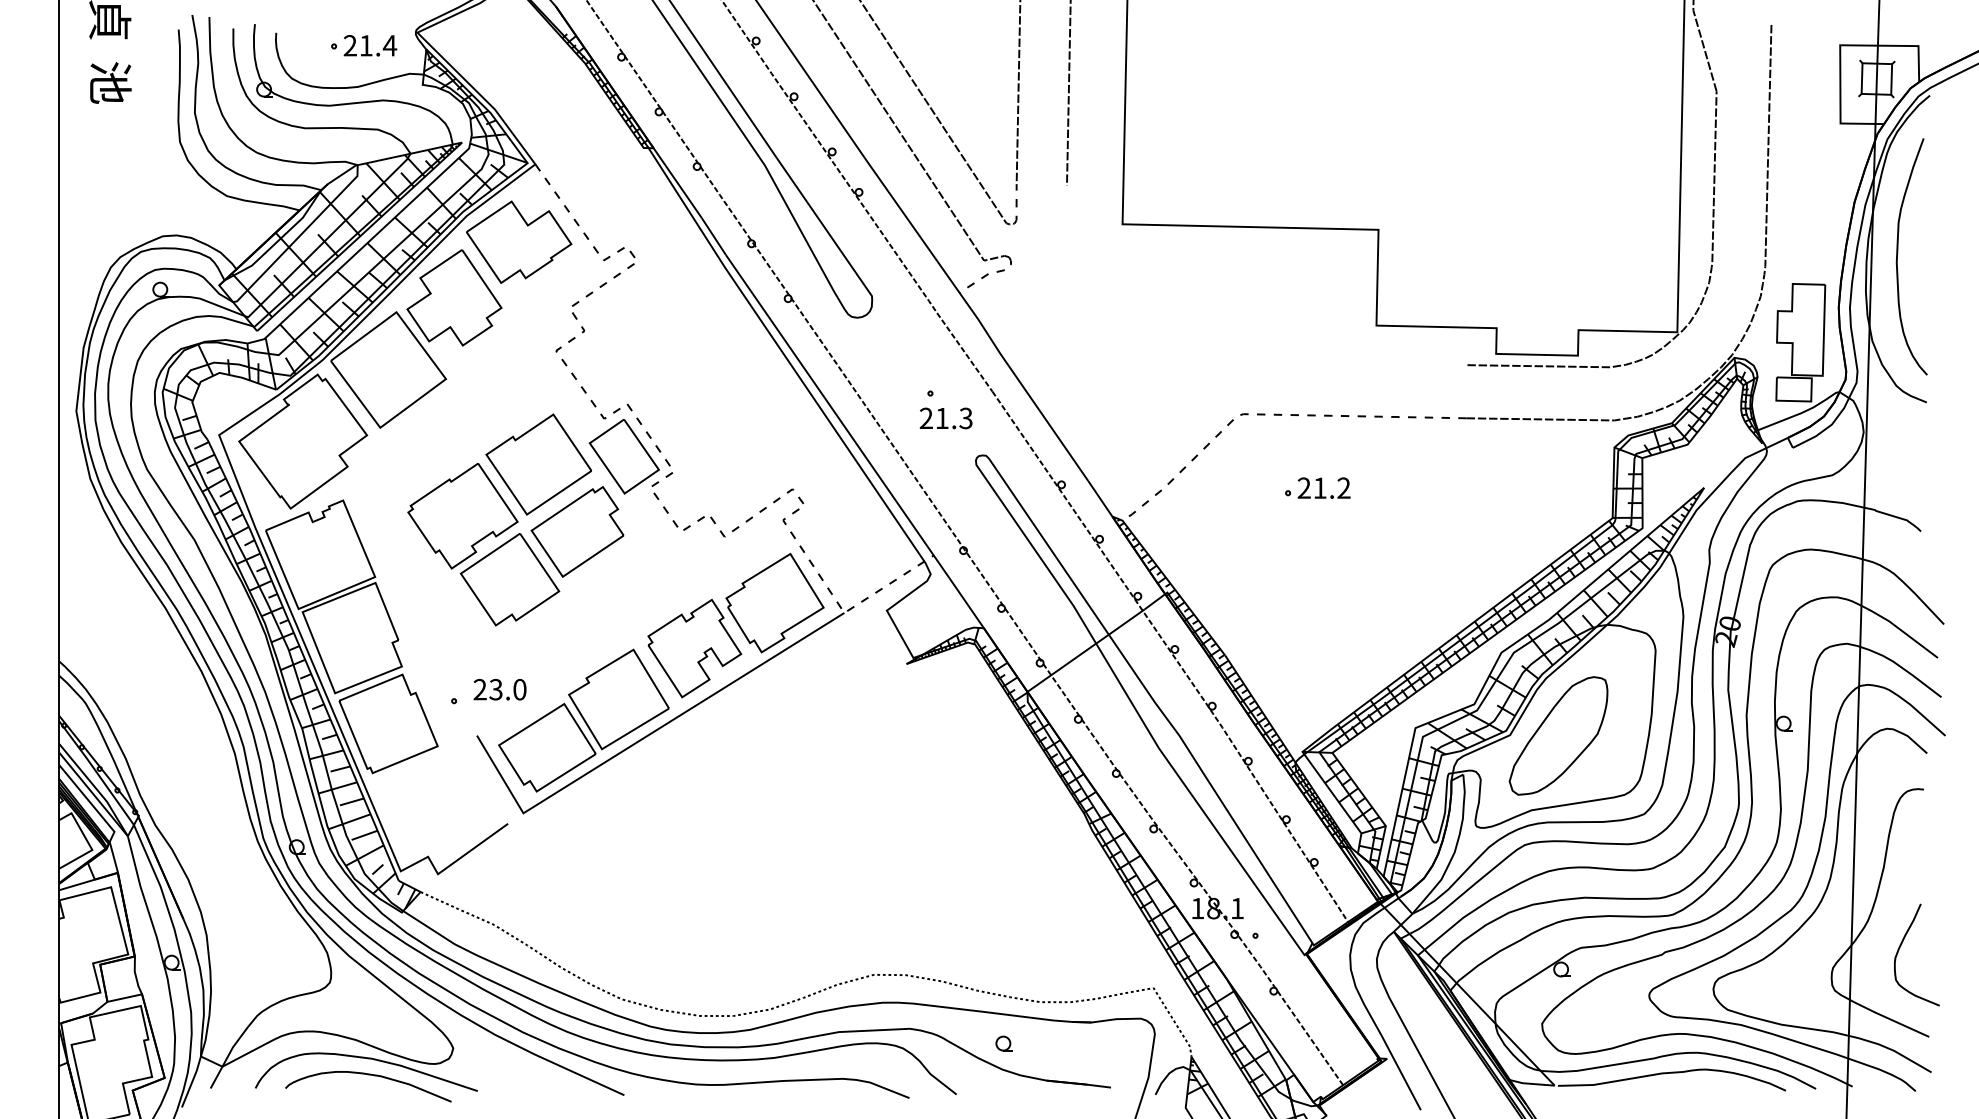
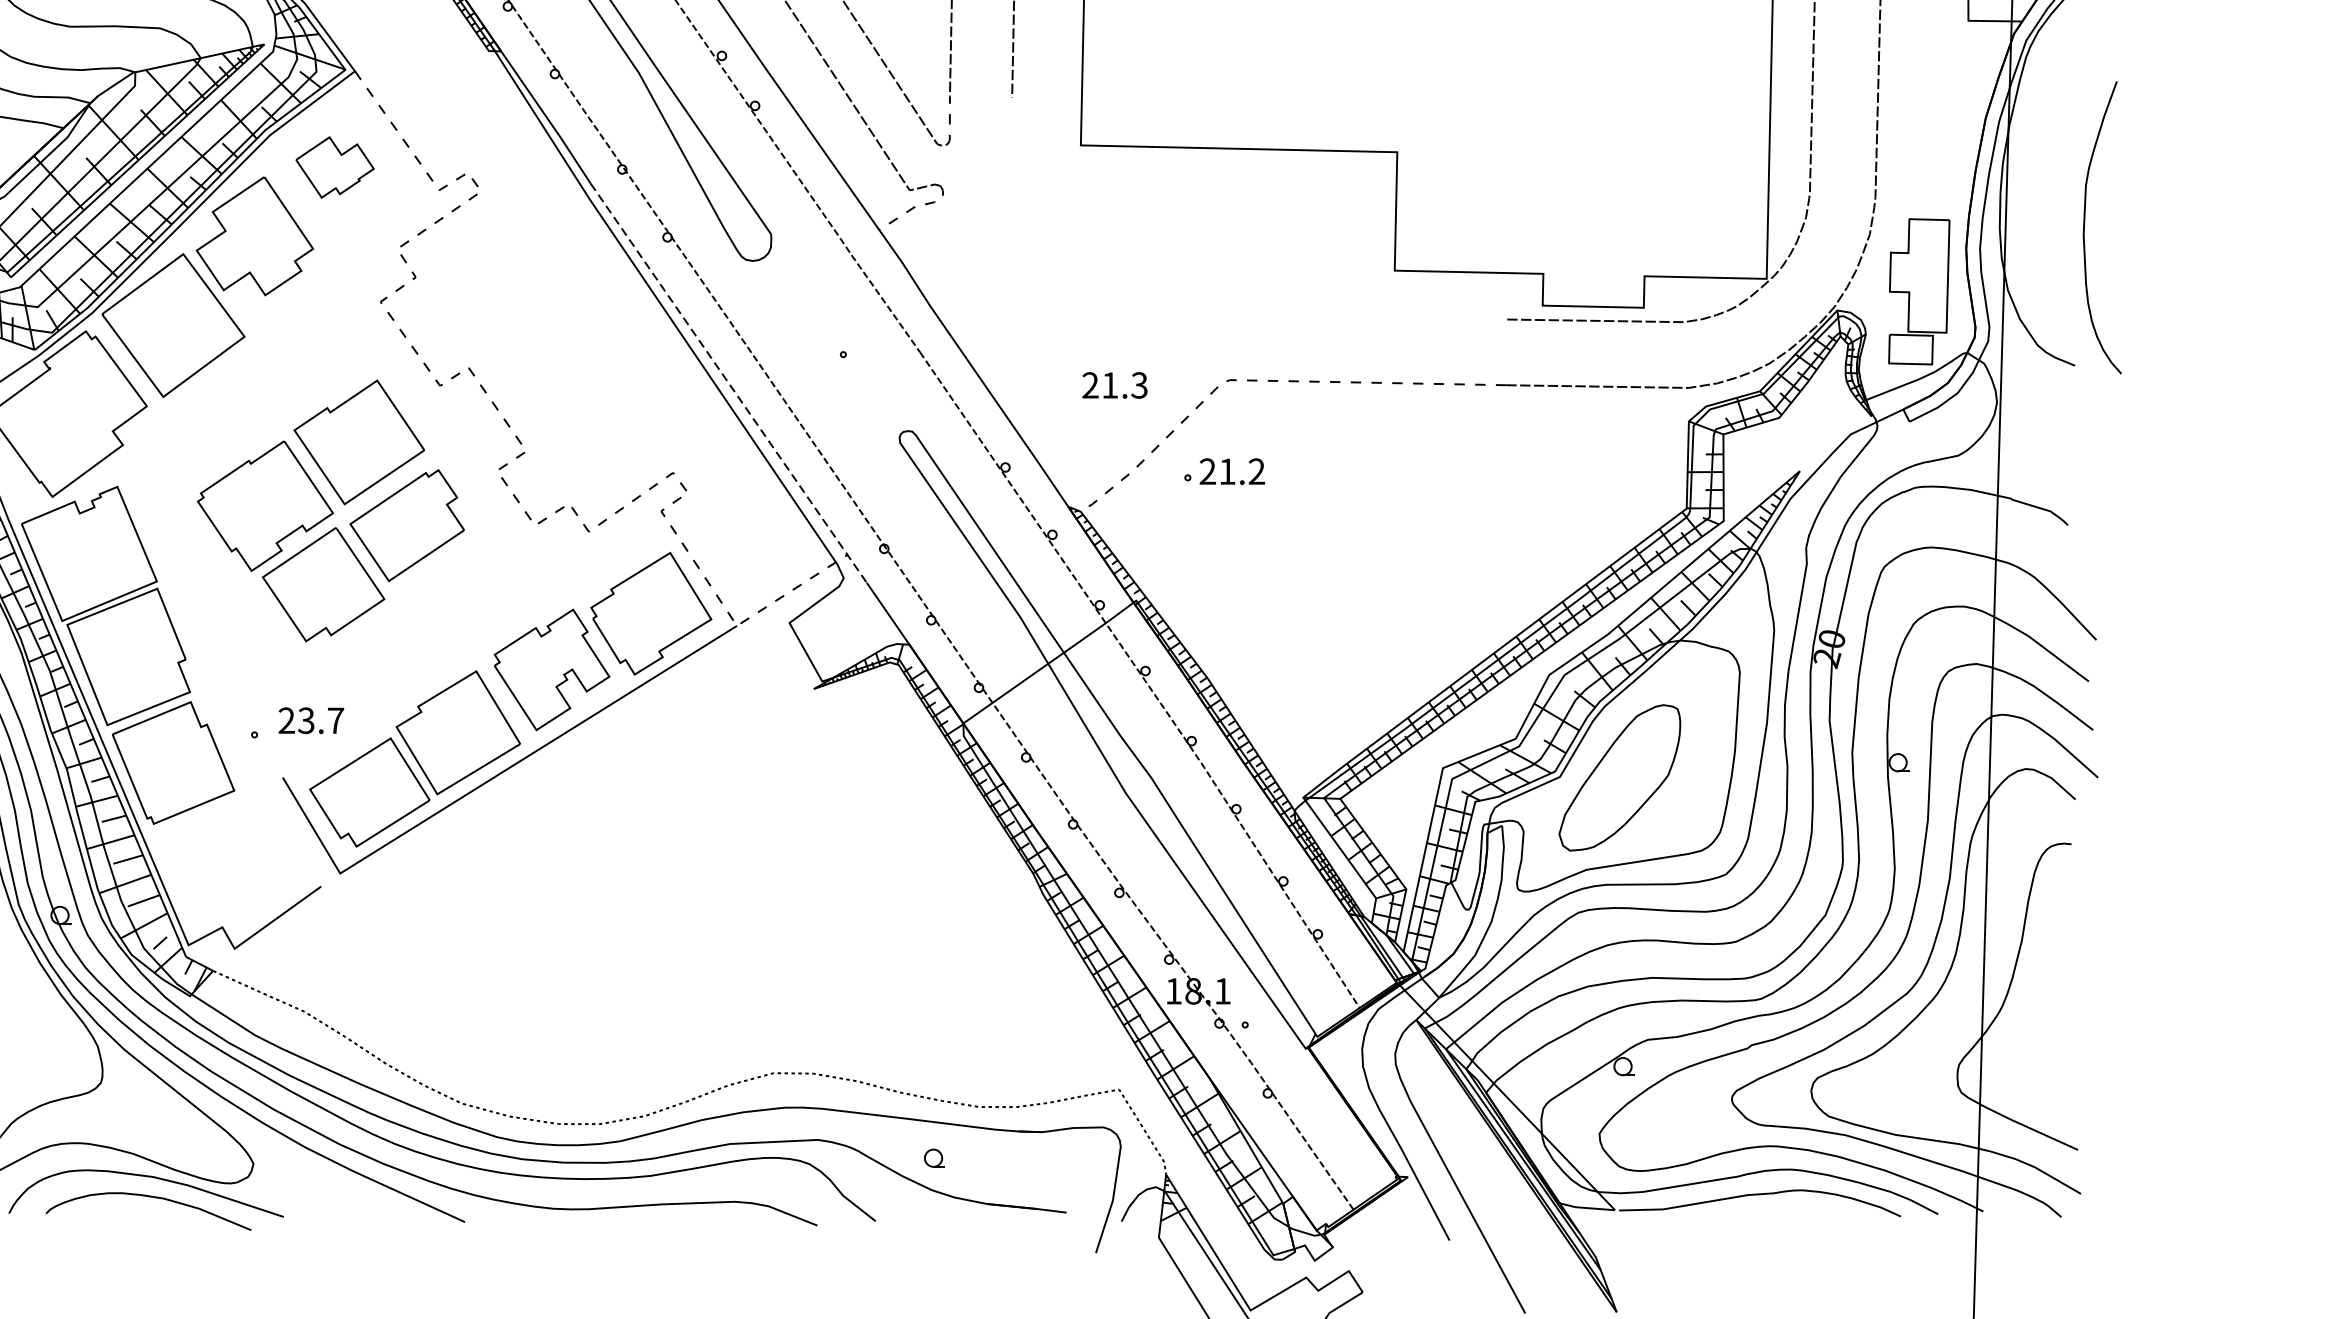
part: (519, 241) -> (335, 166), size x0.6
curve: (1898, 253) -> (2085, 223), moved
line: (838, 417) -> (729, 384), solid -> dashed
text: (945, 418) -> (1114, 385), moved
part: (623, 456) -> (463, 432), removed
part: (1317, 487) -> (1224, 470), moved
text: (519, 689) -> (335, 720), 23.0 -> 23.7
curve: (1900, 948) -> (2042, 1040), removed

